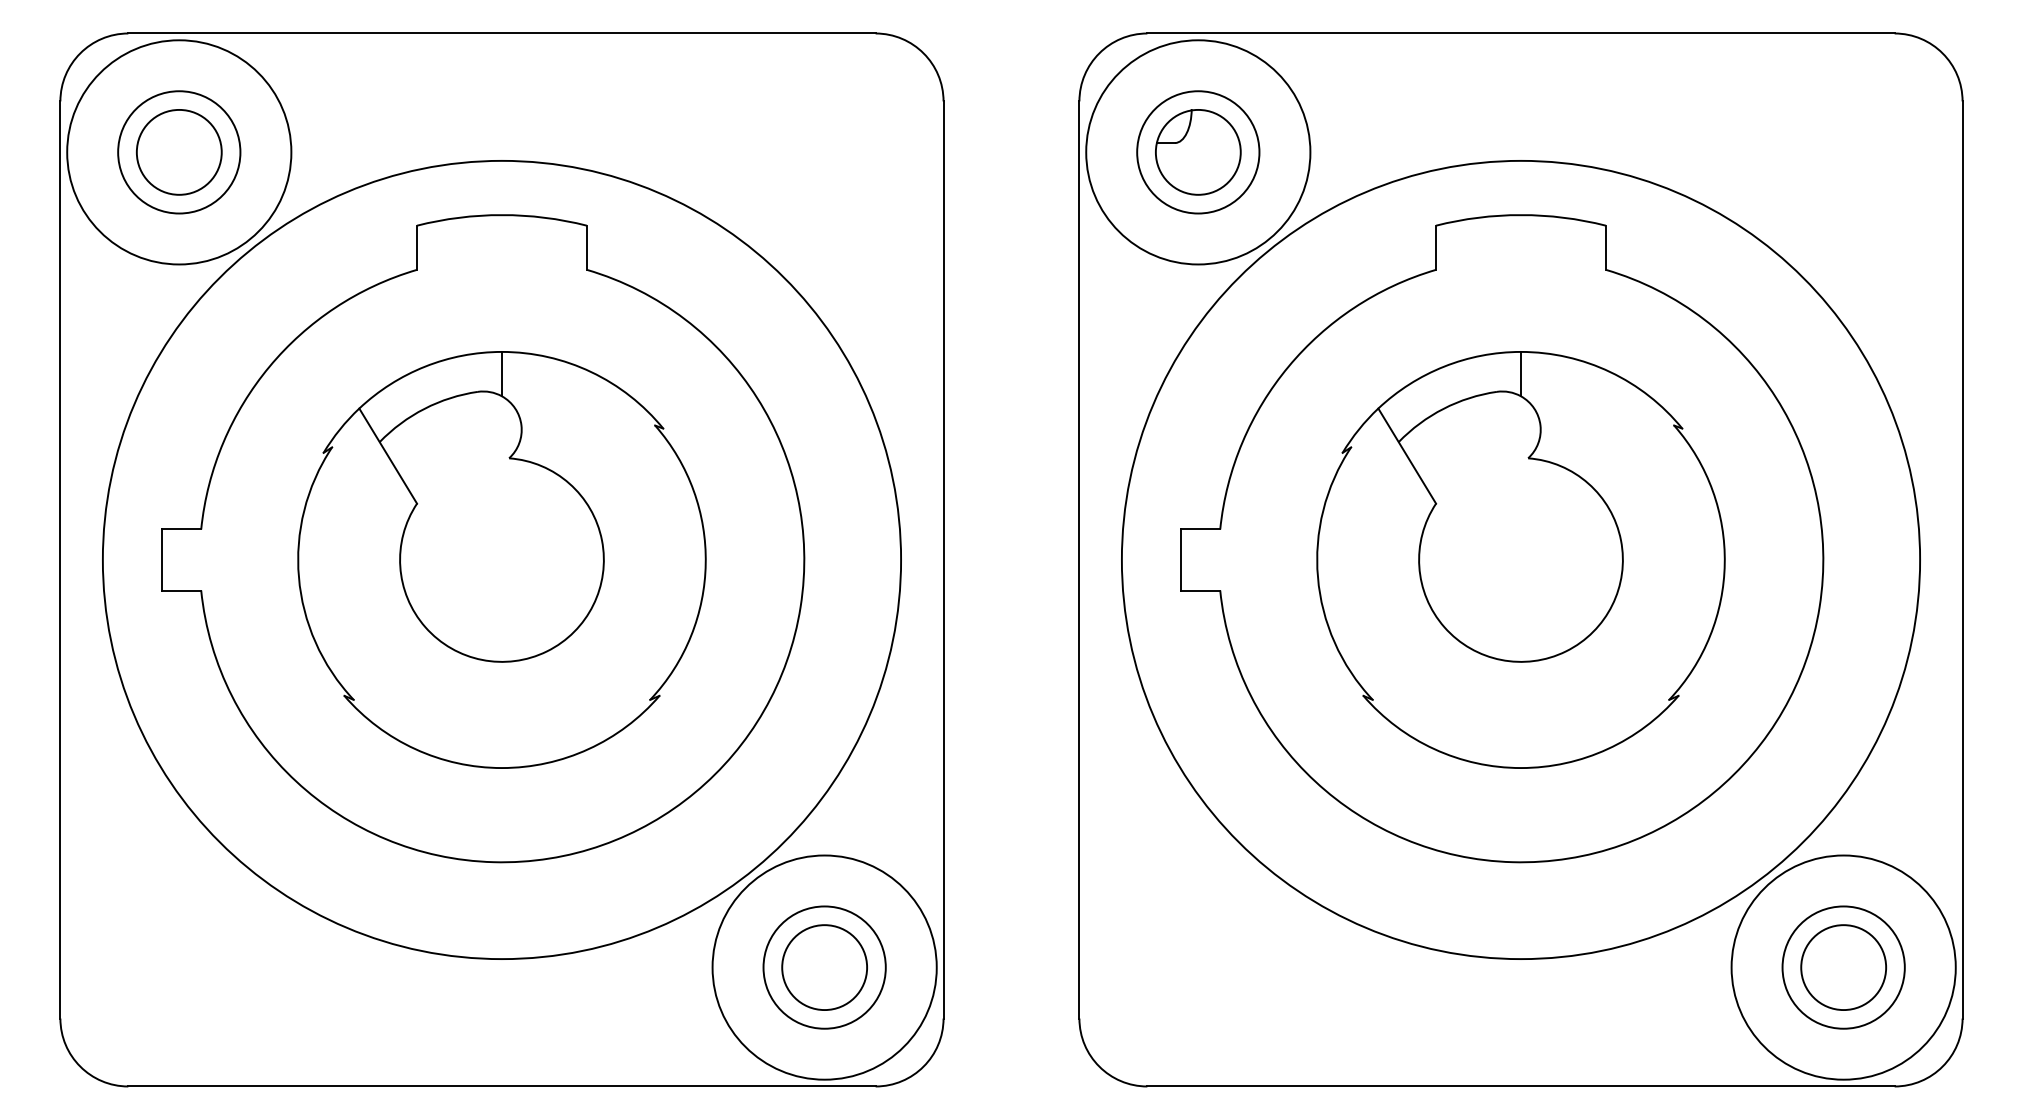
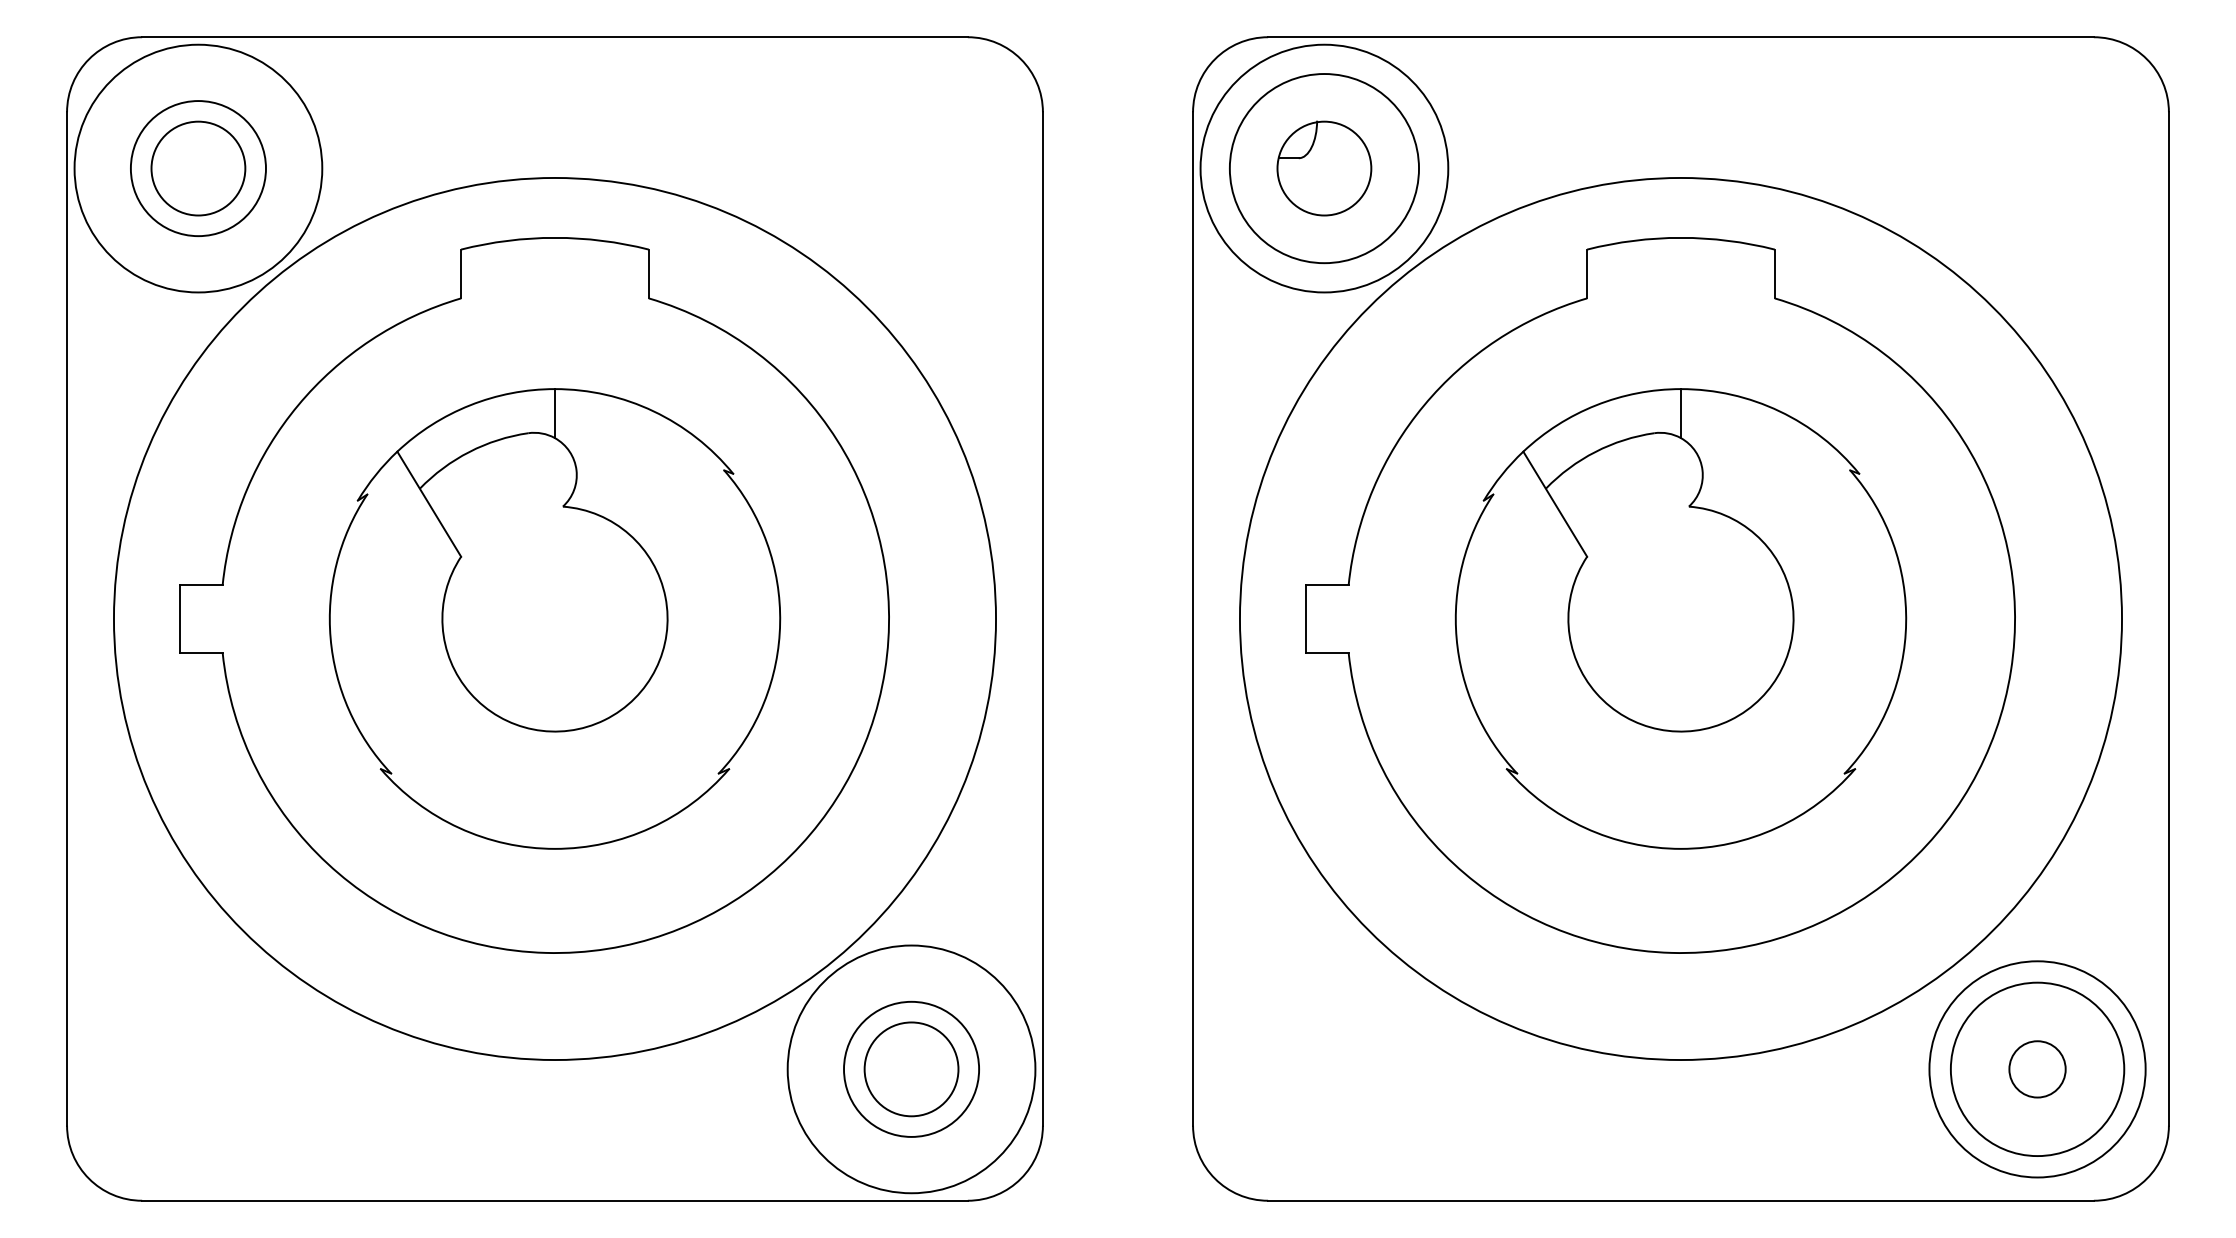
circle: (1197, 152) -> (1323, 168), size x1.4
circle: (1843, 966) -> (2037, 1068), size x1.6
circle: (1843, 967) -> (2037, 1069), size x0.6
circle: (1843, 967) -> (2037, 1069), size x0.7

